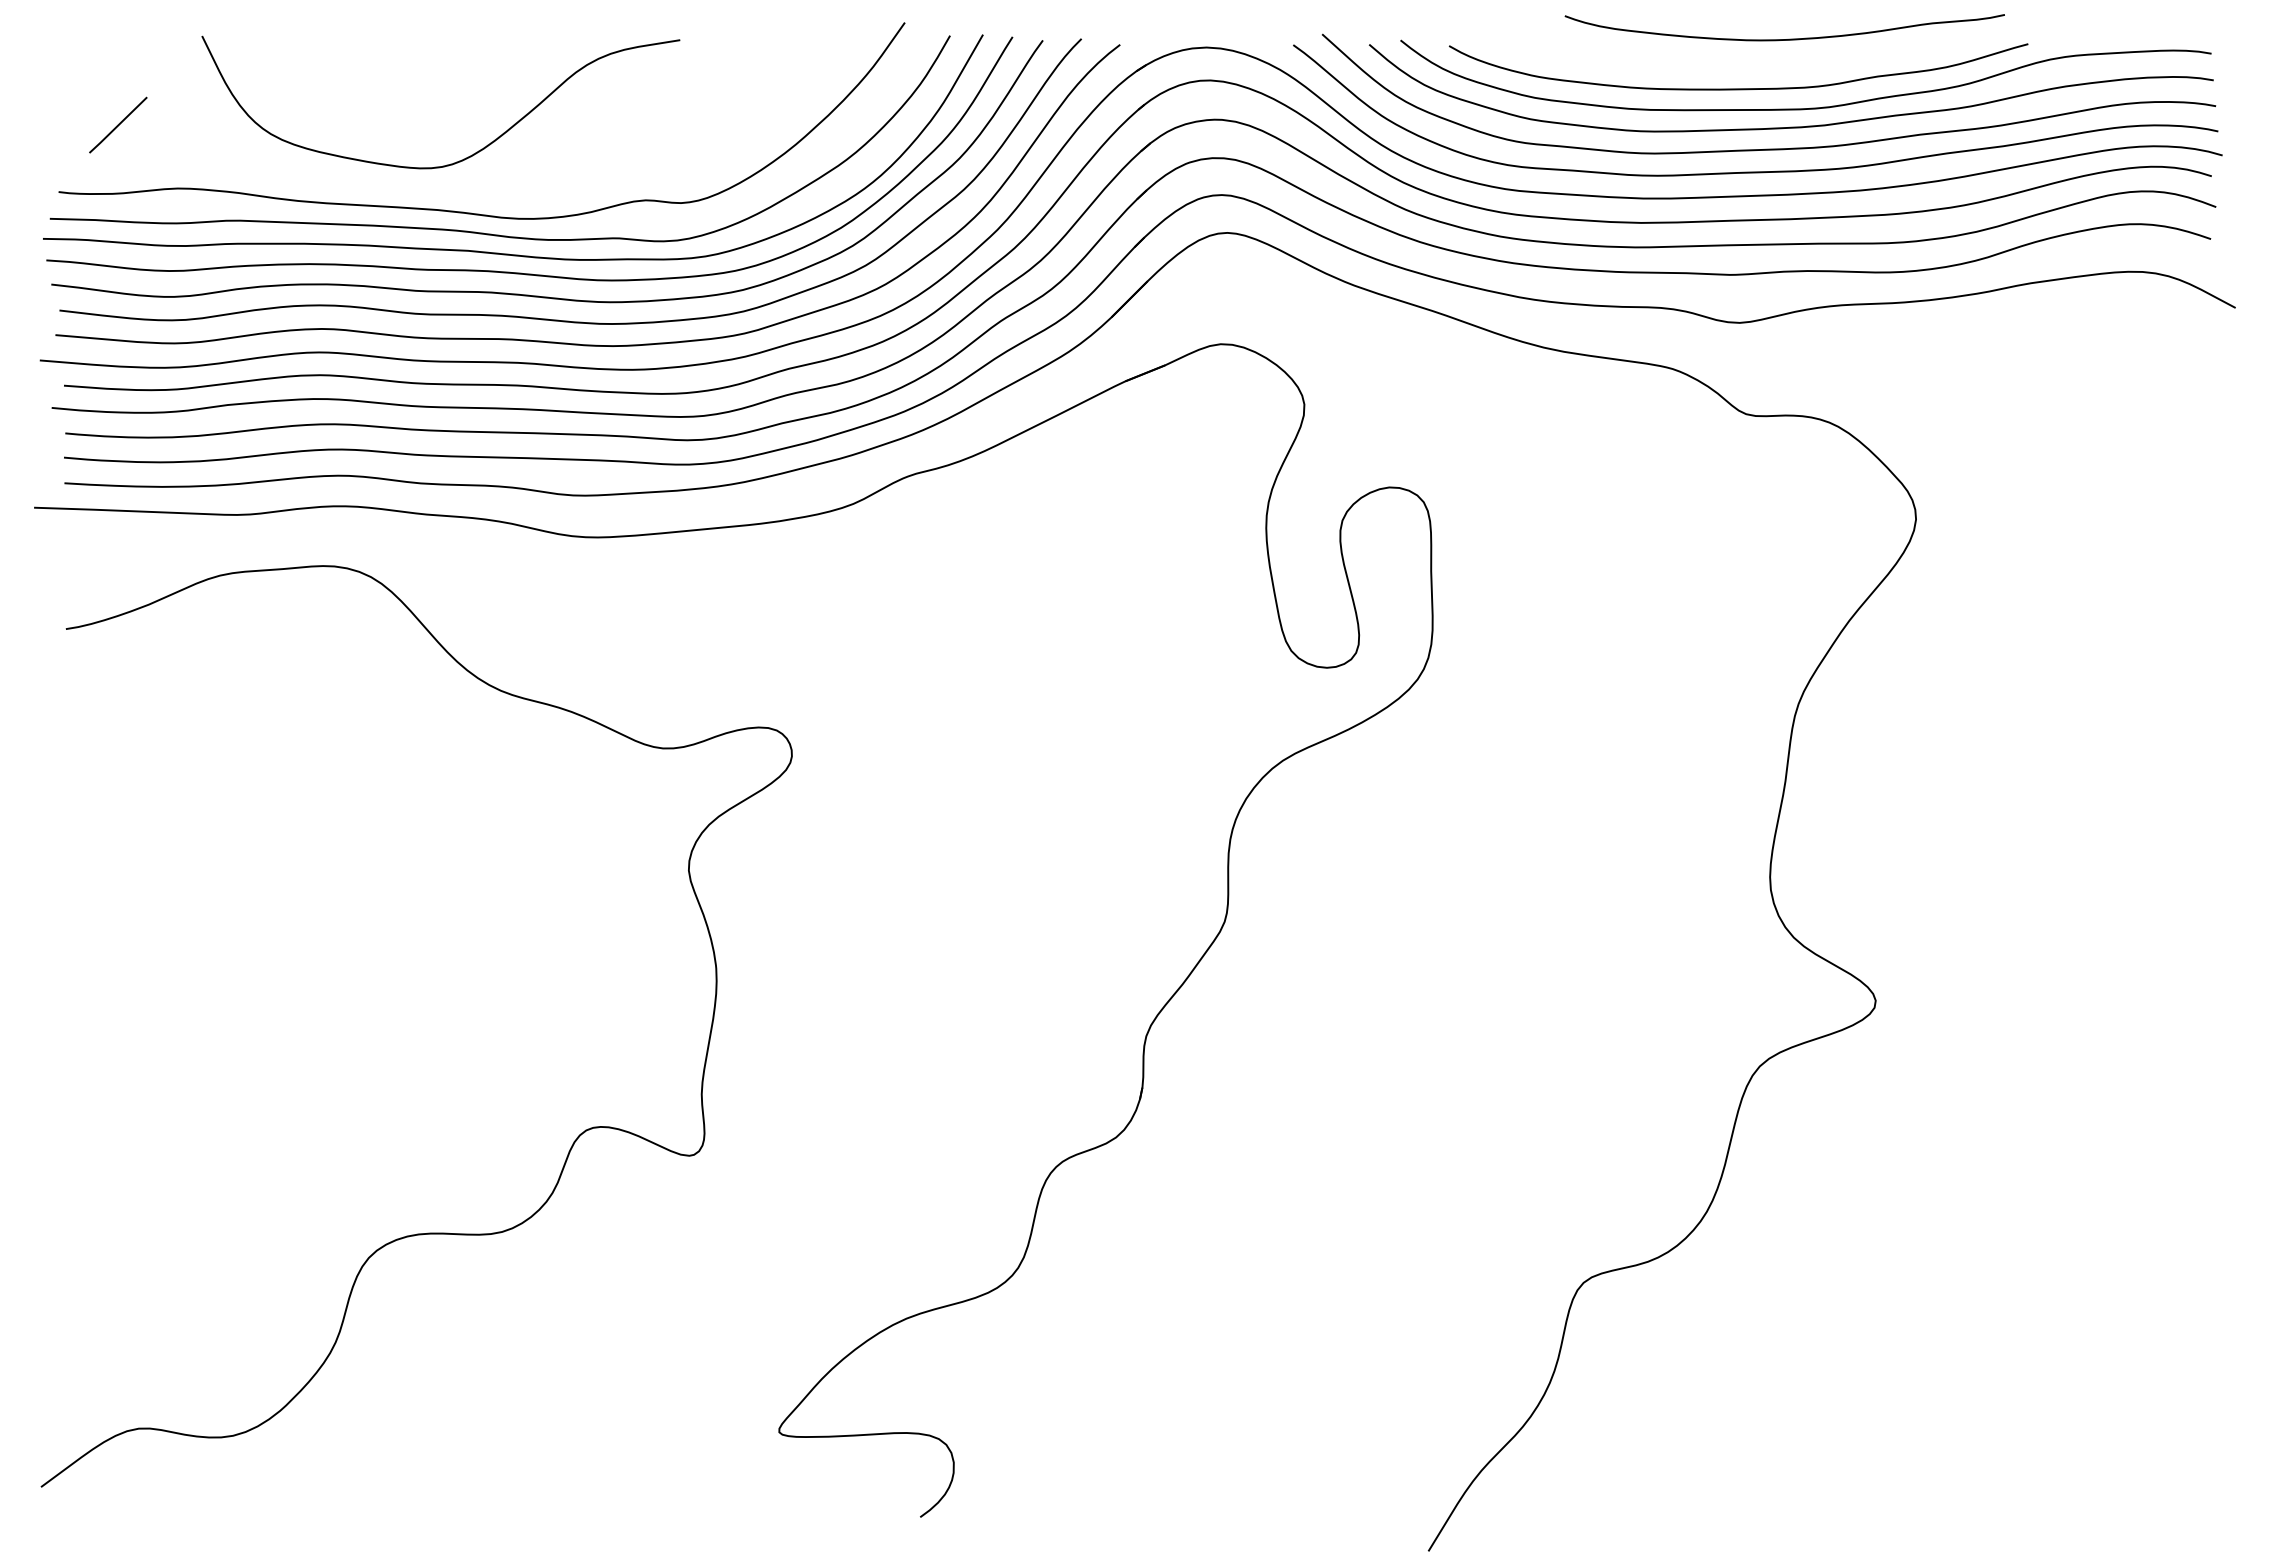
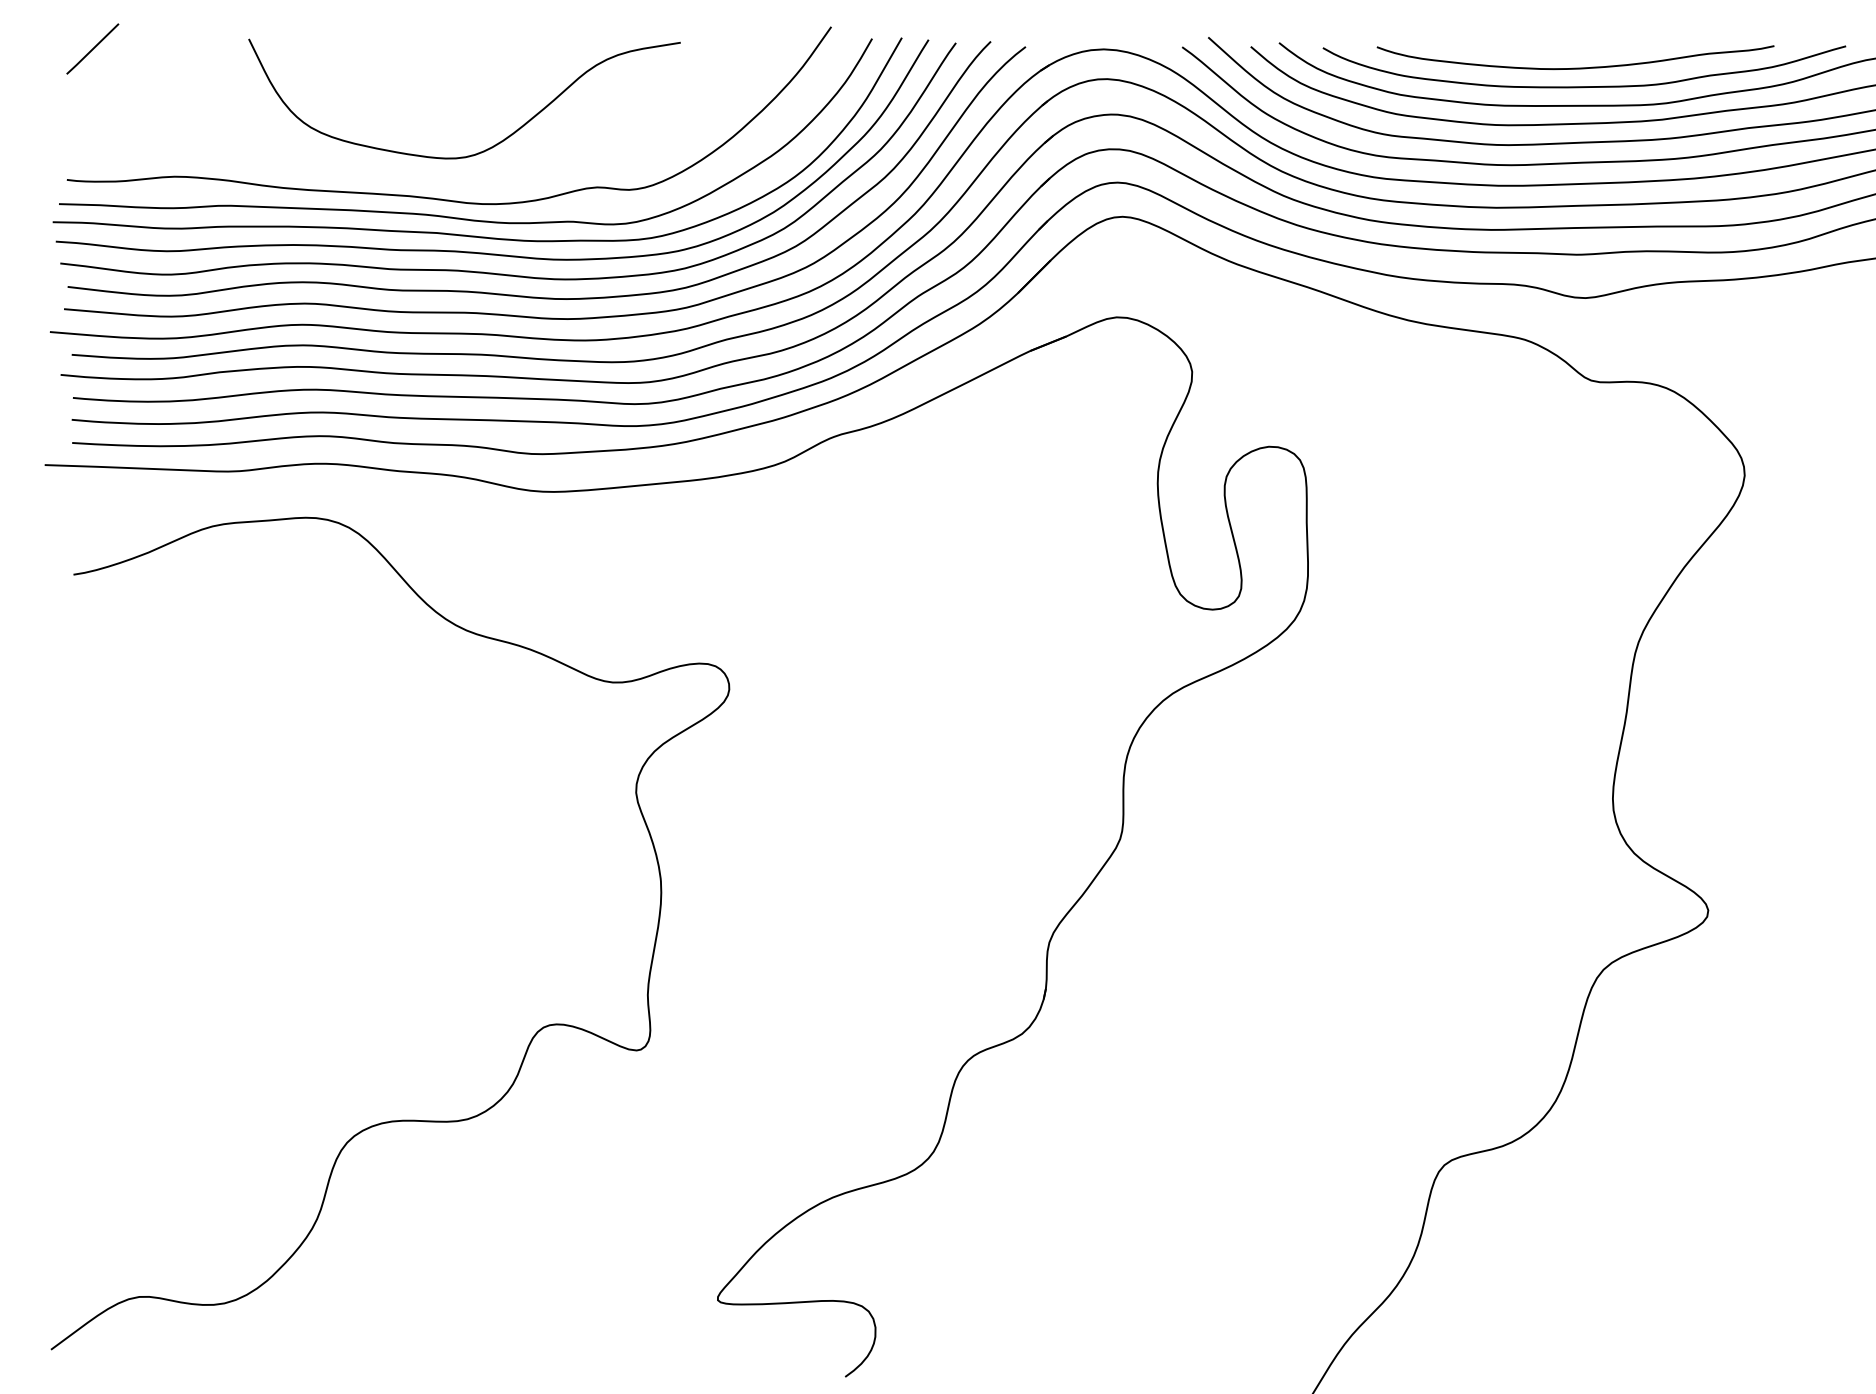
curve: (1784, 39) -> (1575, 68), moved
line: (118, 124) -> (92, 48), moved
curve: (463, 158) -> (485, 149), moved

